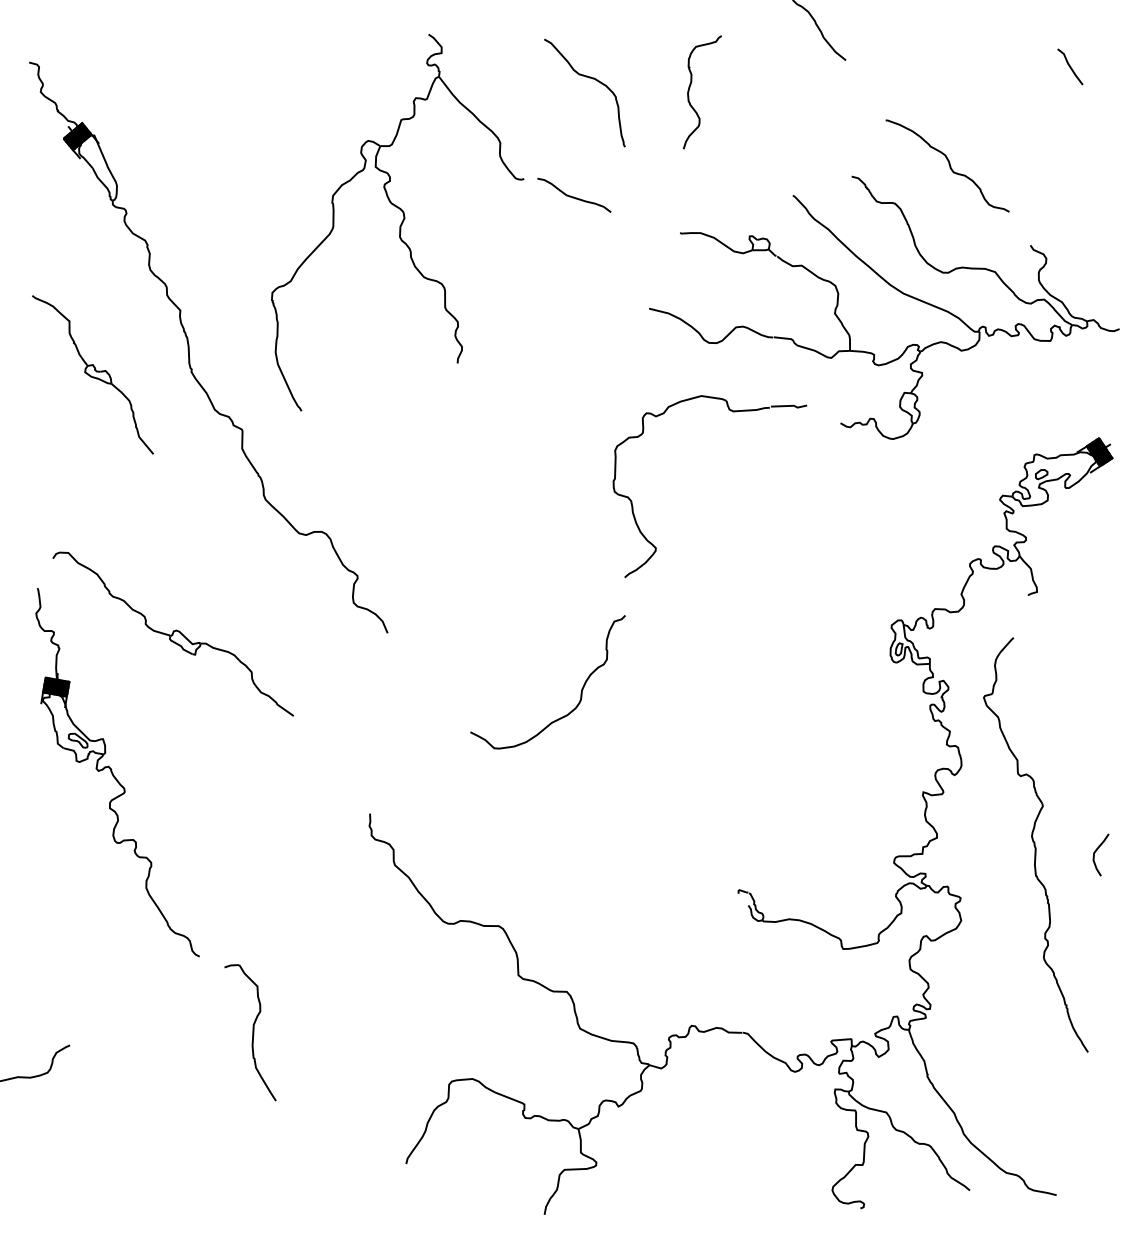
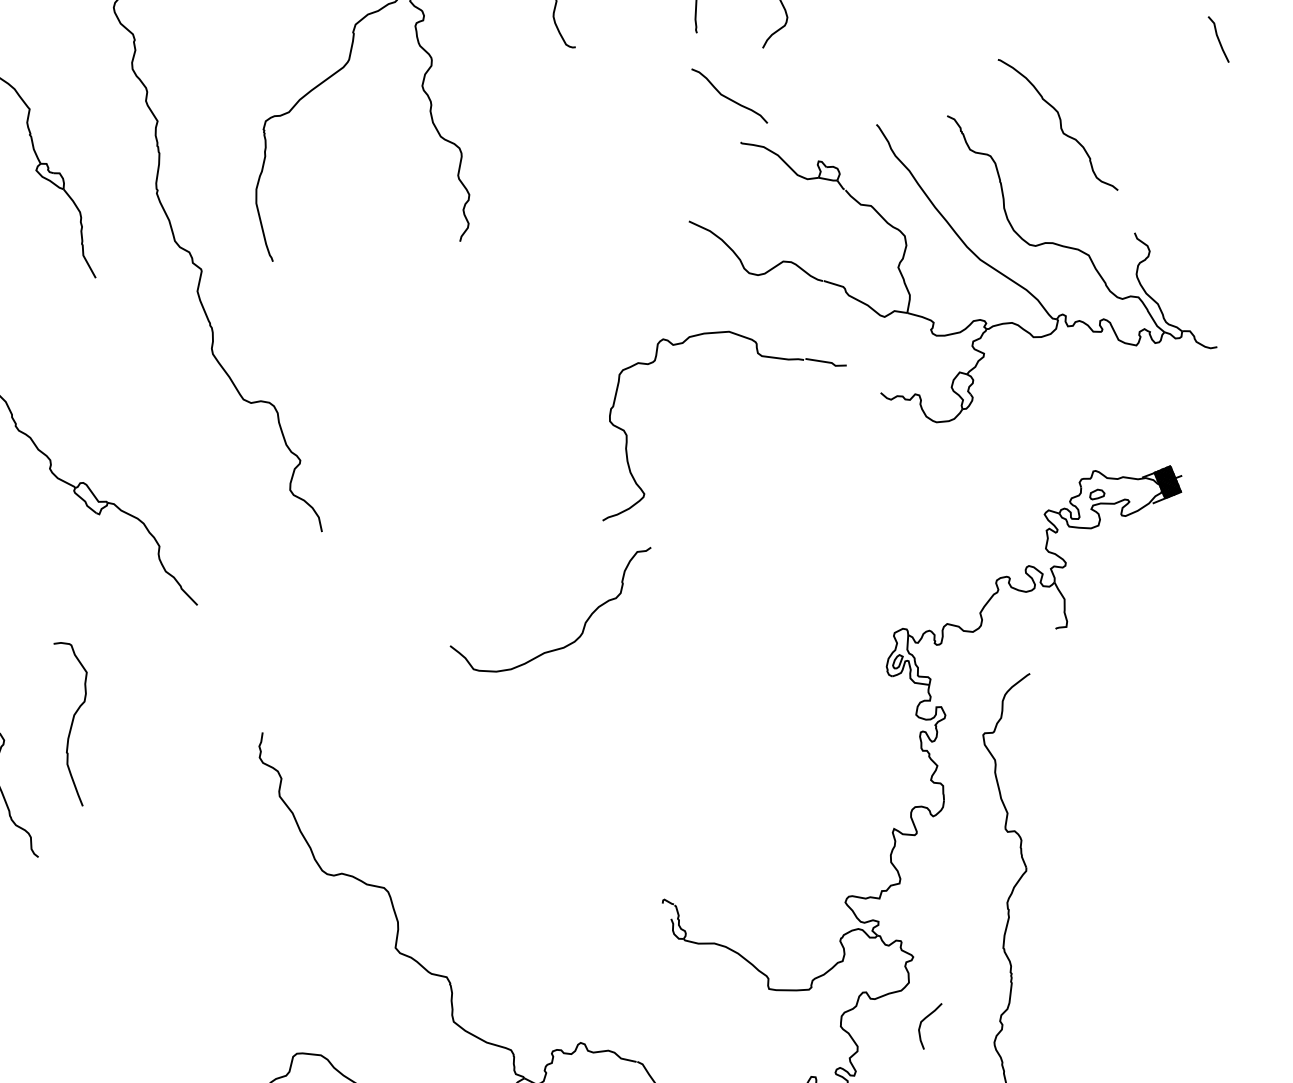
curve: (574, 196) -> (729, 97), moved
curve: (580, 692) -> (583, 624), moved
curve: (1097, 850) -> (925, 1019), moved
curve: (252, 1032) -> (71, 723), moved

